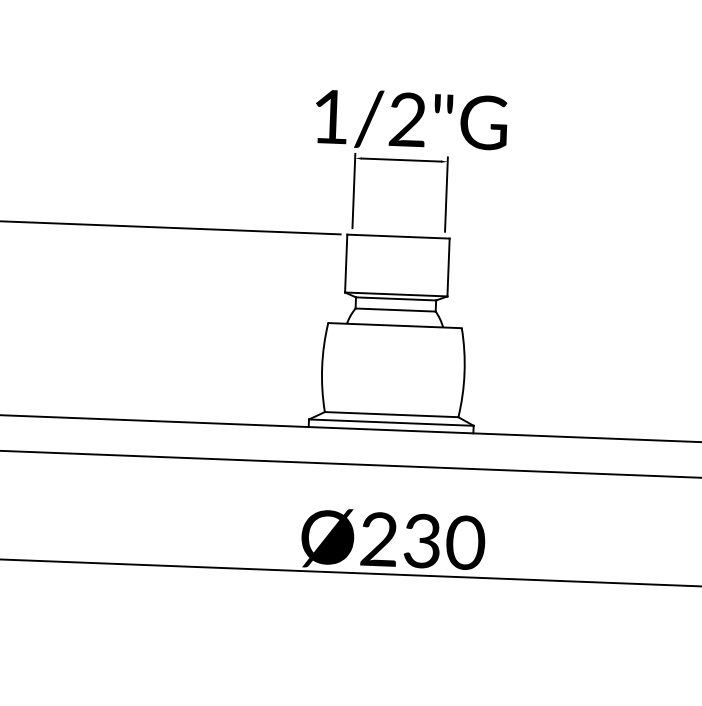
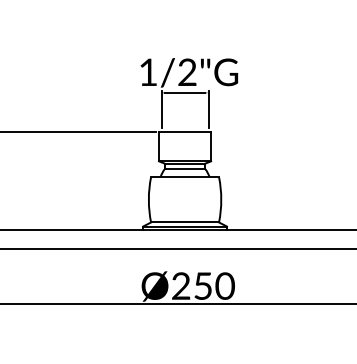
text: (421, 539) -> (202, 285), Ø230 -> Ø250

